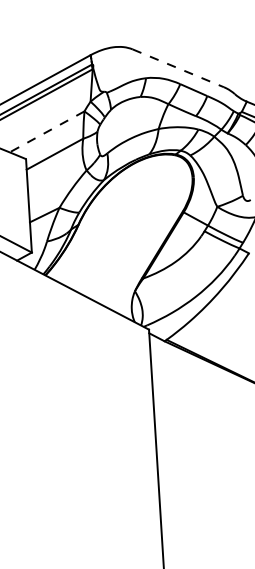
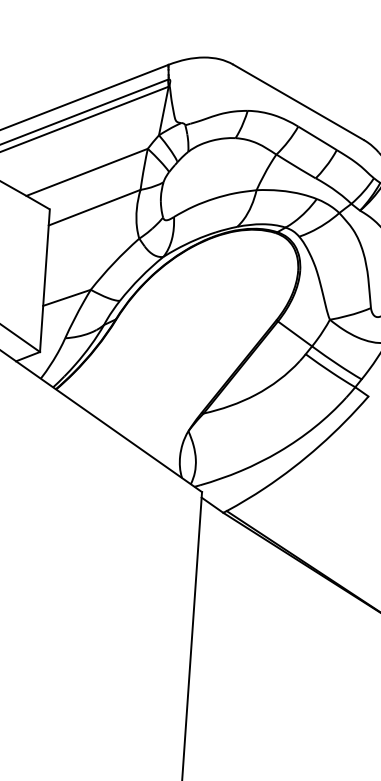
line: (178, 68) -> (298, 102), dashed -> solid
line: (47, 131) -> (87, 171), dashed -> solid

